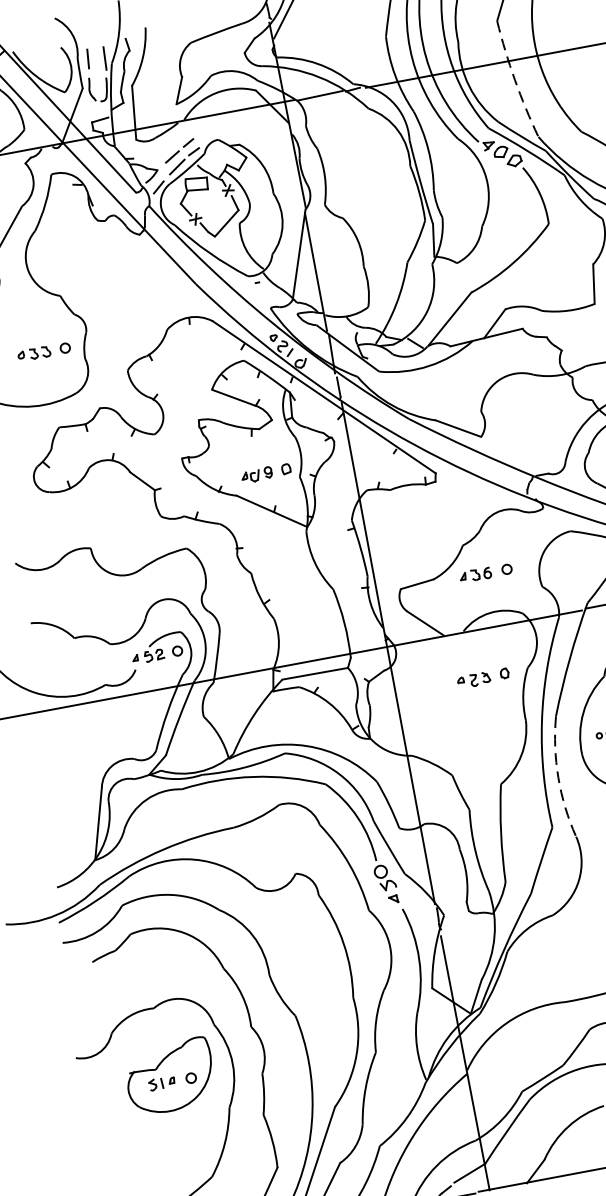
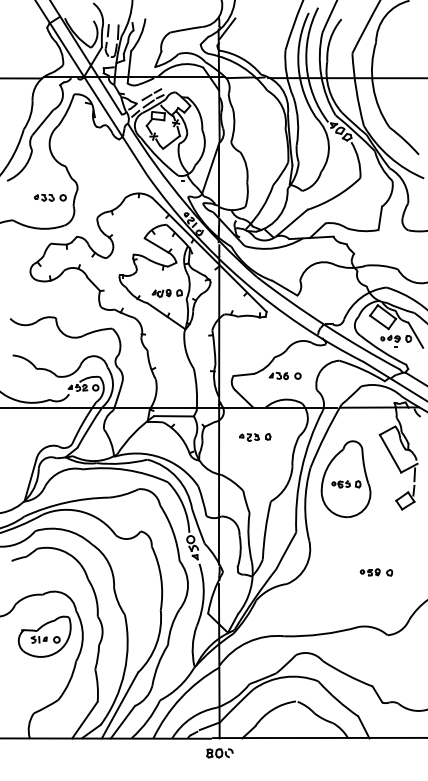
arc: (515, 79) -> (356, 89), dashed -> solid
part: (483, 678) -> (255, 437), moved
arc: (558, 776) -> (305, 503), dashed -> solid

